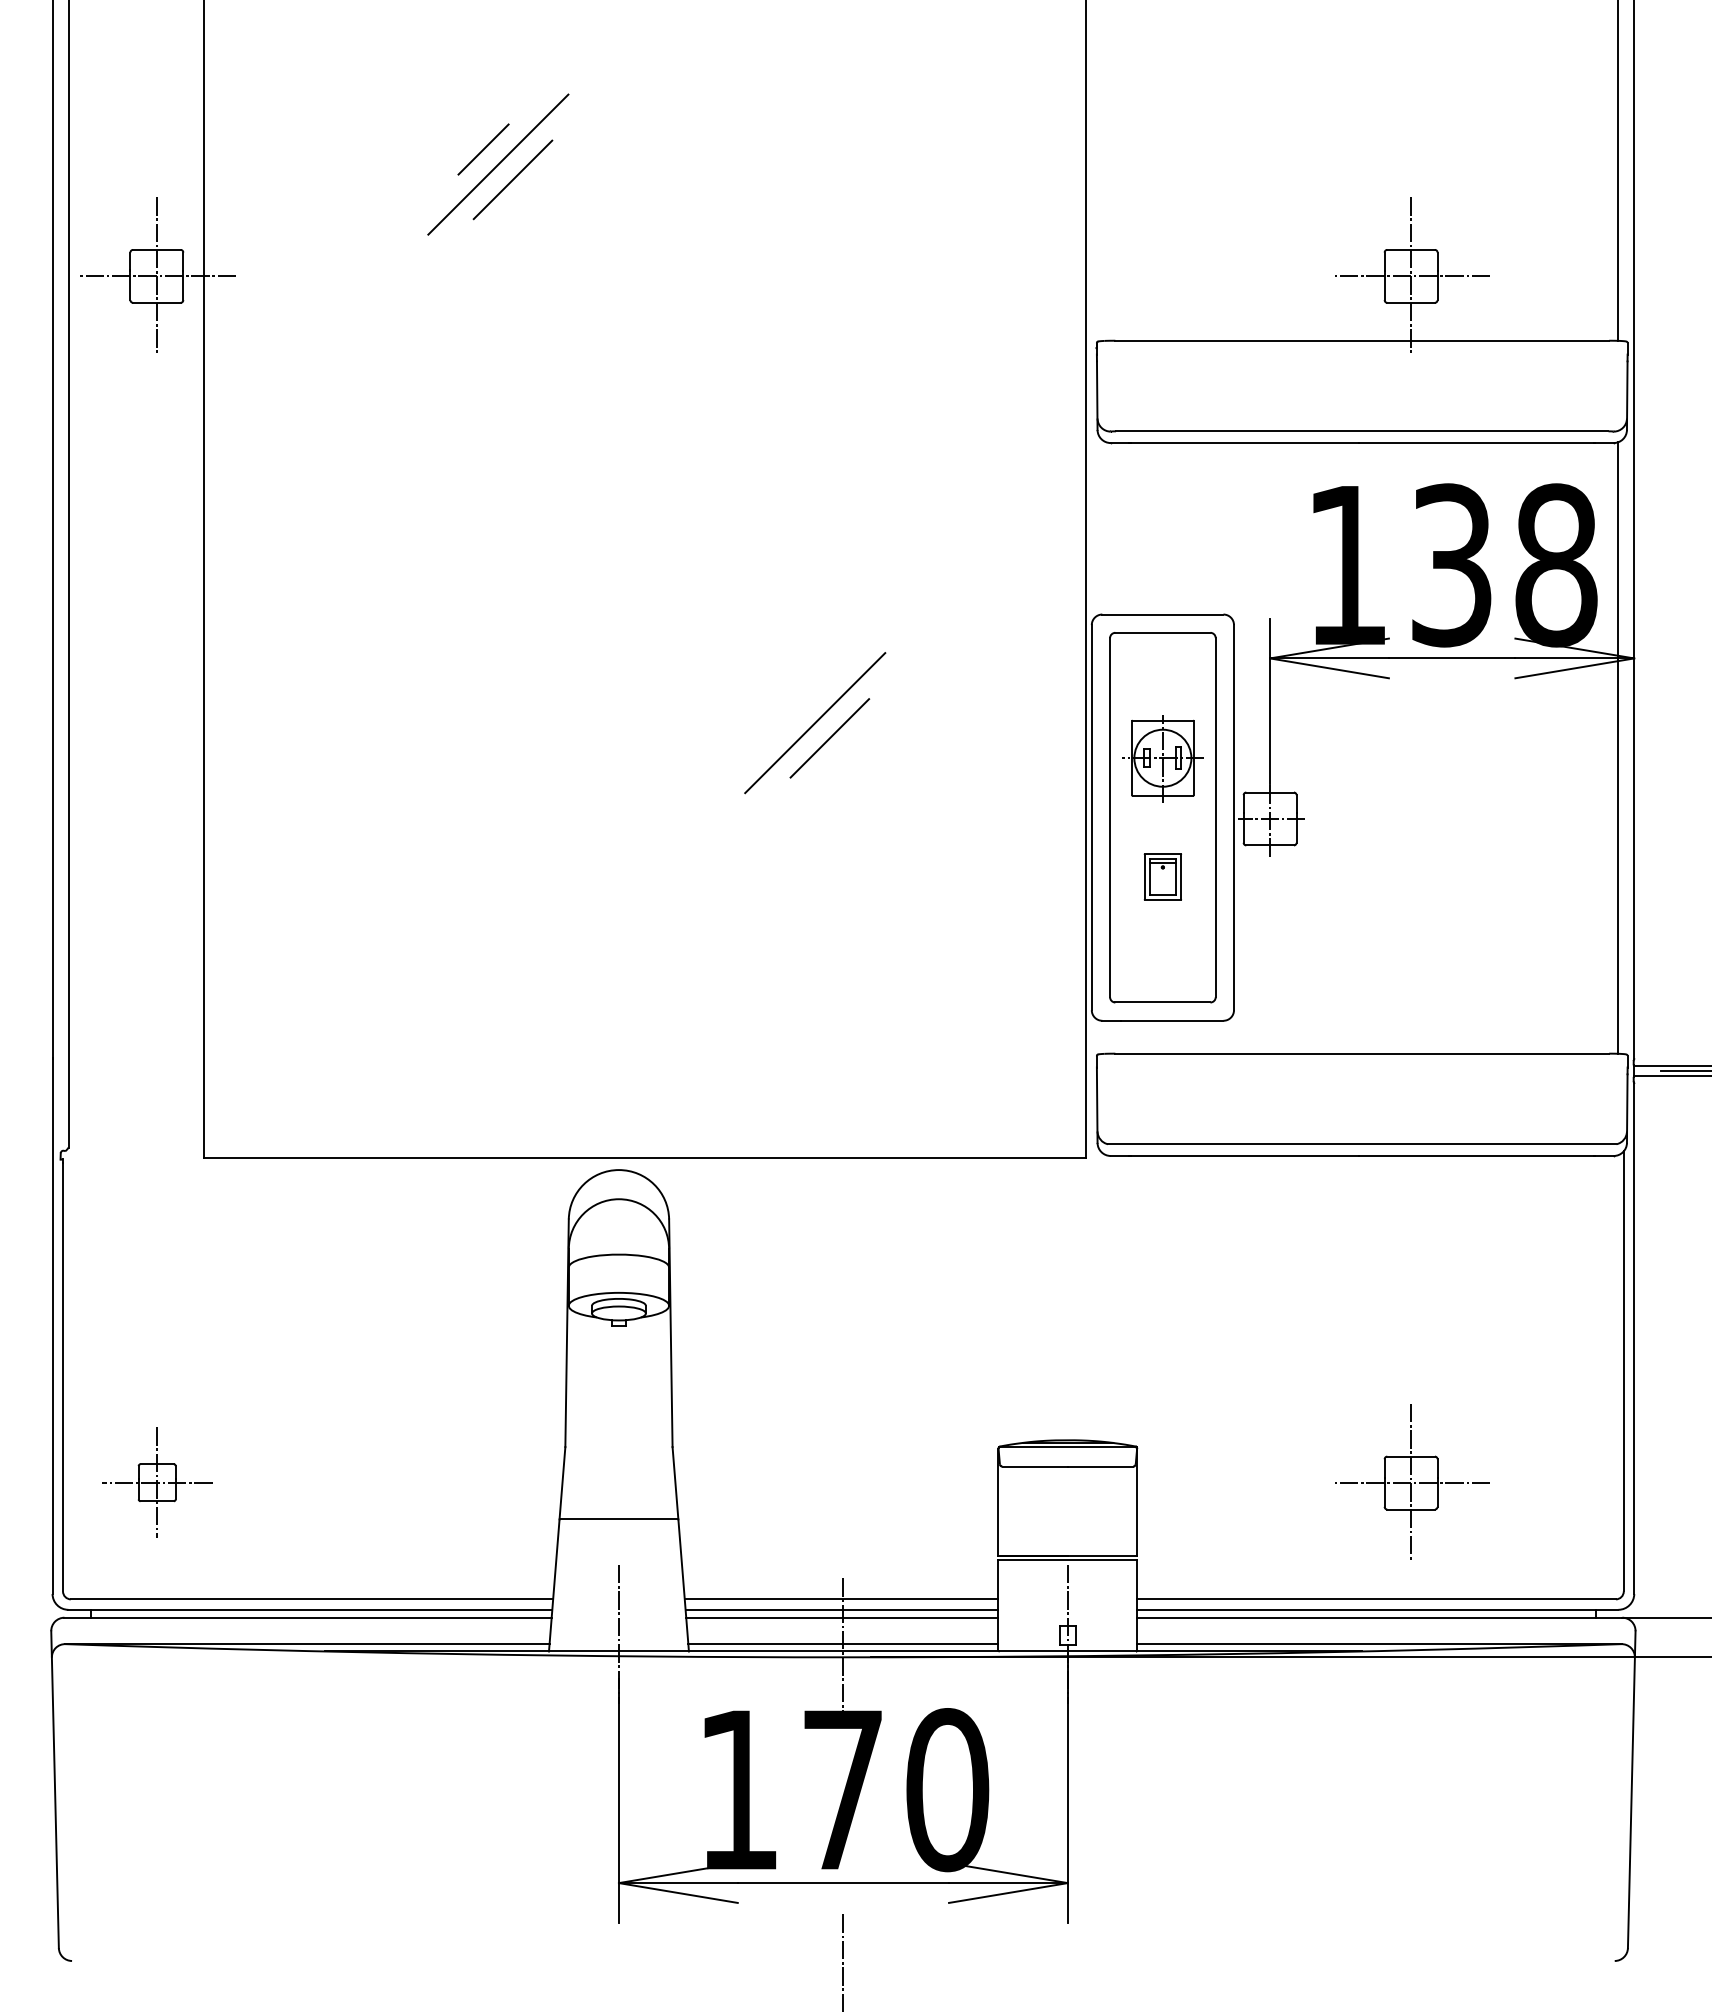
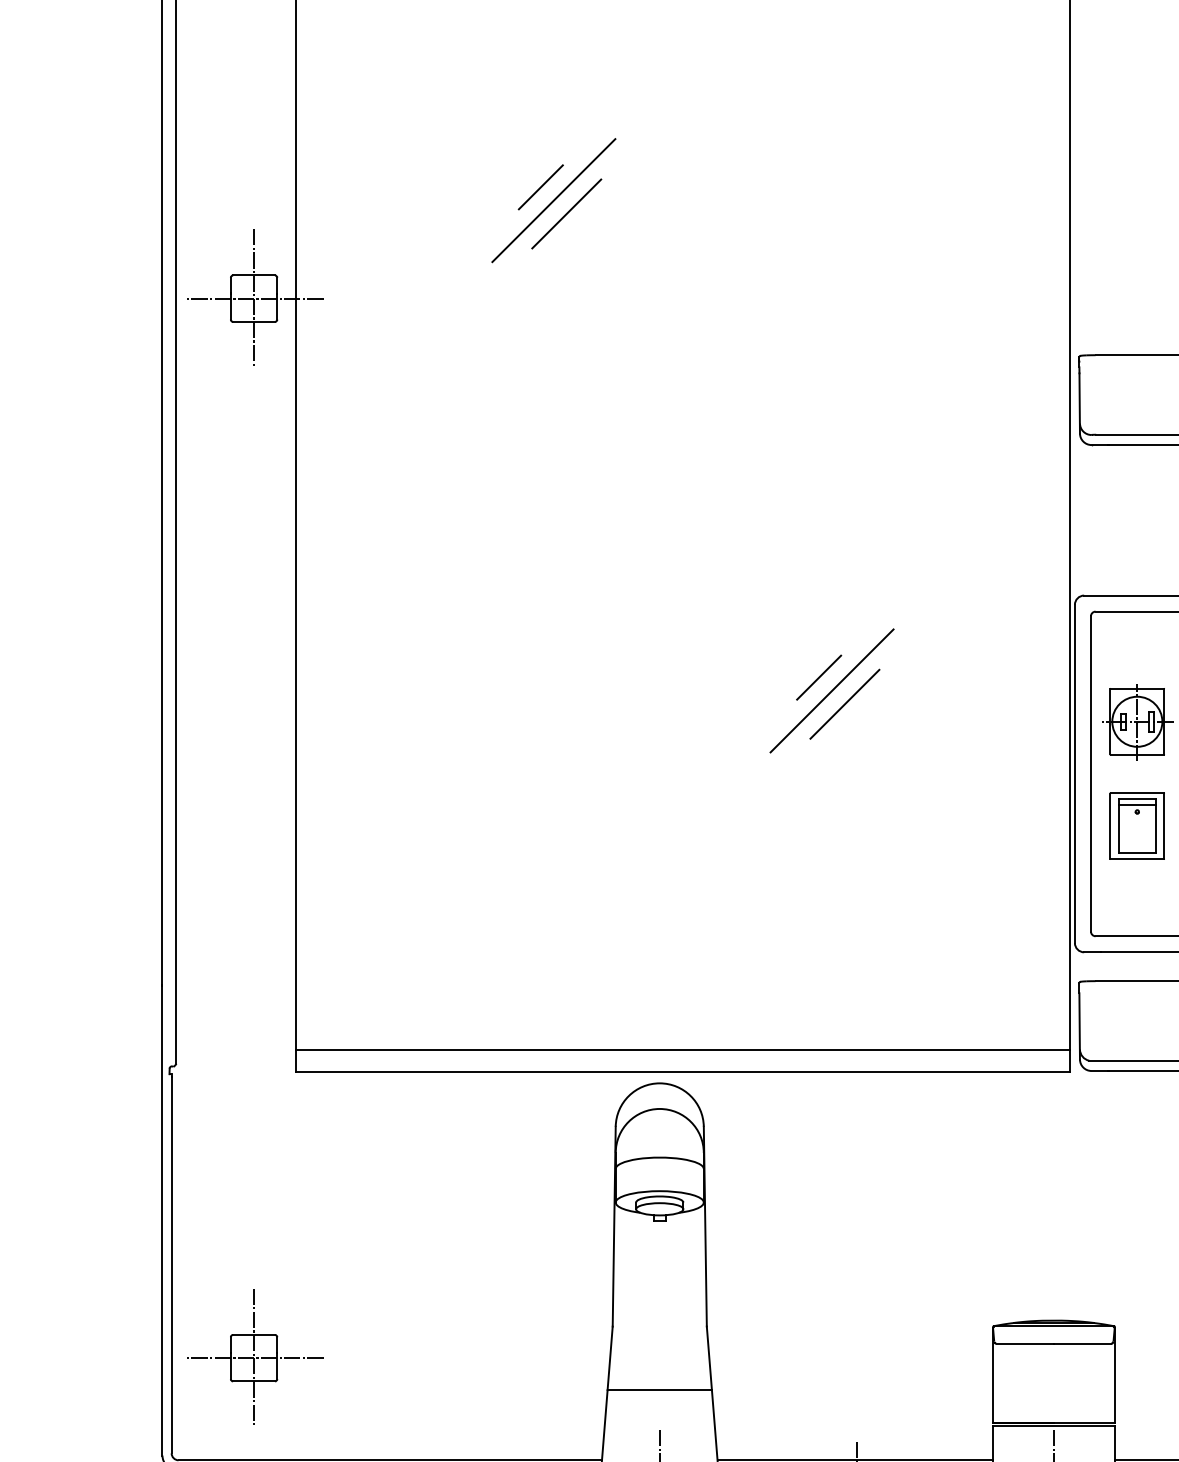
line: (800, 707) -> (819, 677), added
part: (1162, 876) -> (1136, 825), size x1.67
line: (645, 1132) -> (683, 1050), added
part: (157, 1481) -> (254, 1356), size x1.43

